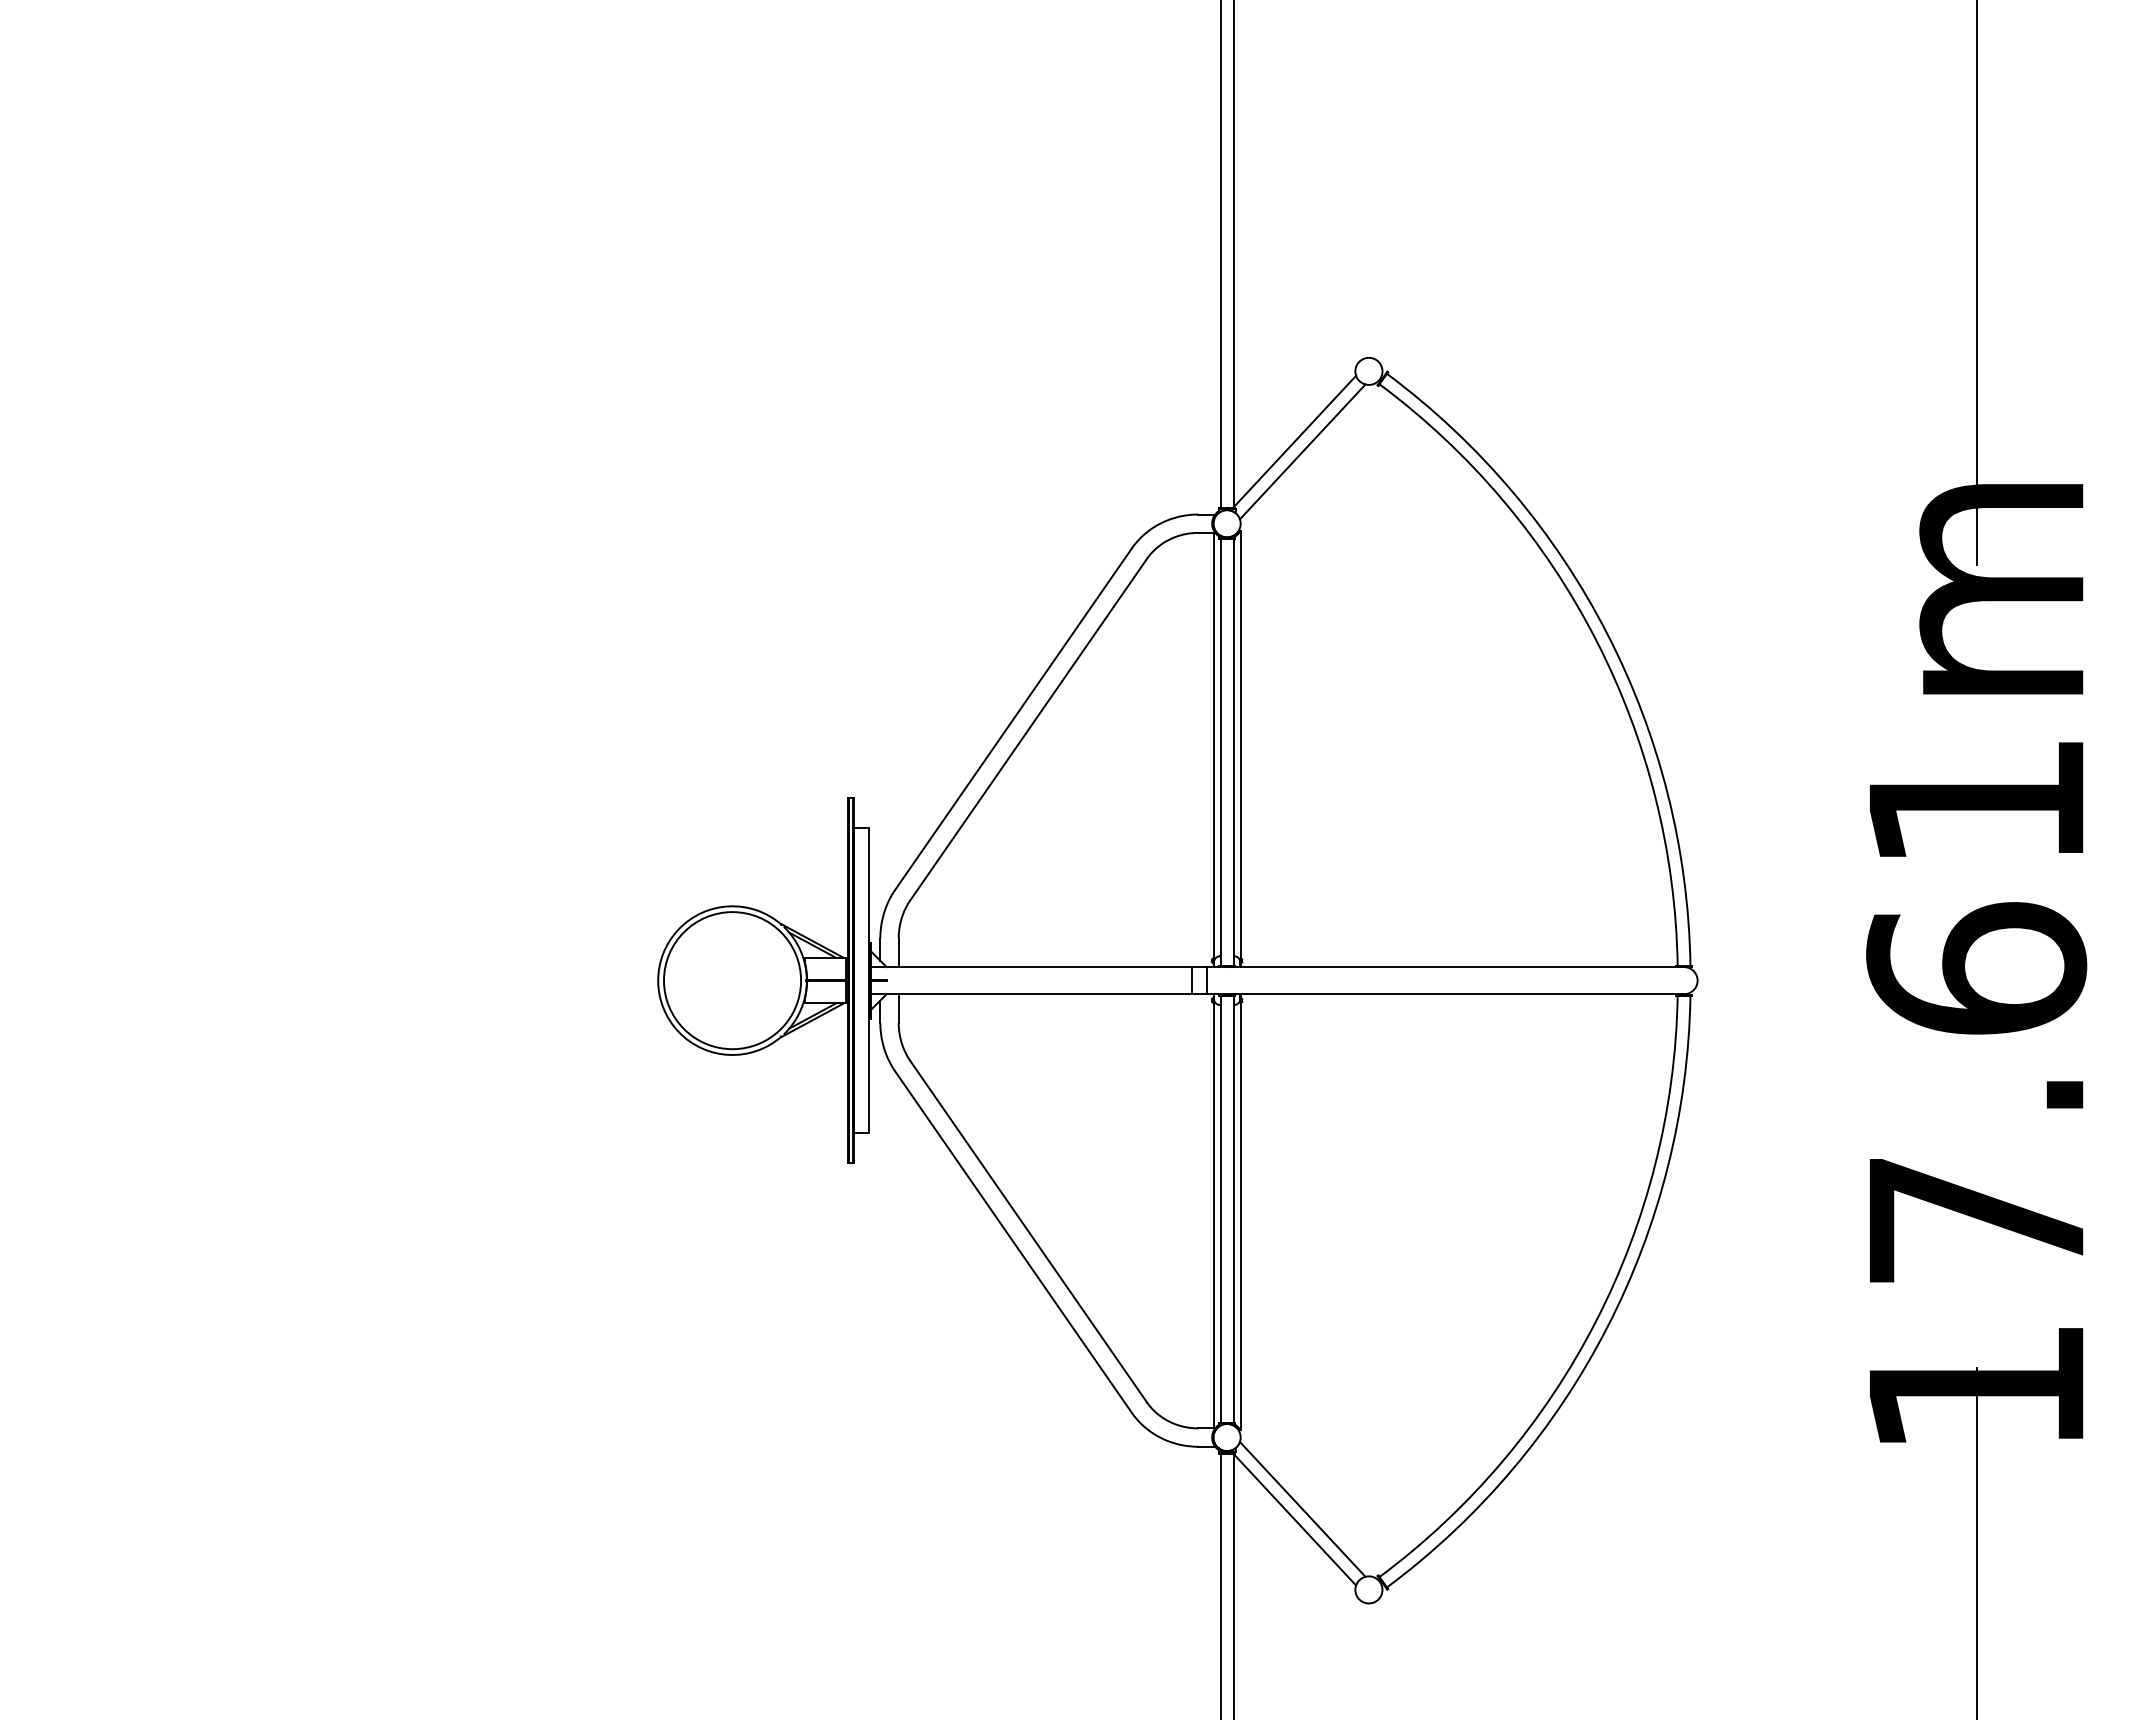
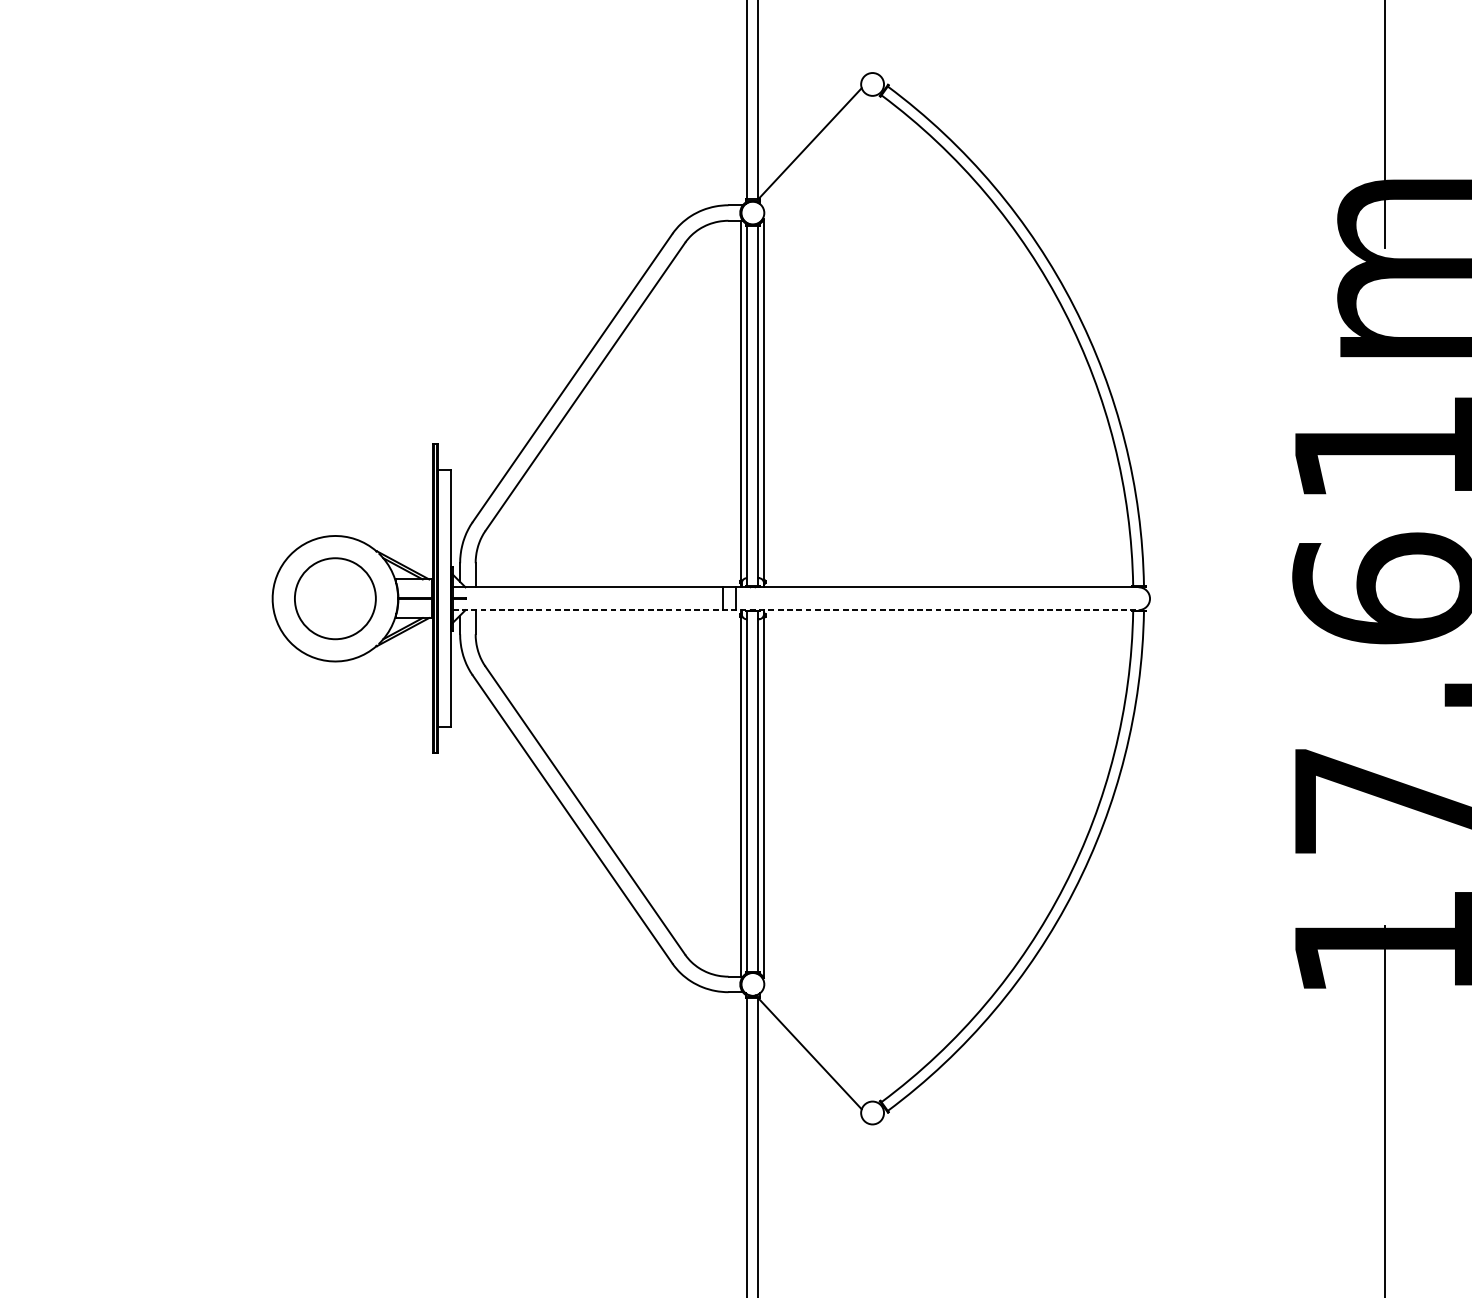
line: (1302, 451) -> (816, 152), removed
circle: (732, 980) -> (335, 598), size x0.7
line: (1278, 994) -> (796, 610), solid -> dashed
line: (1302, 1508) -> (816, 1044), removed

